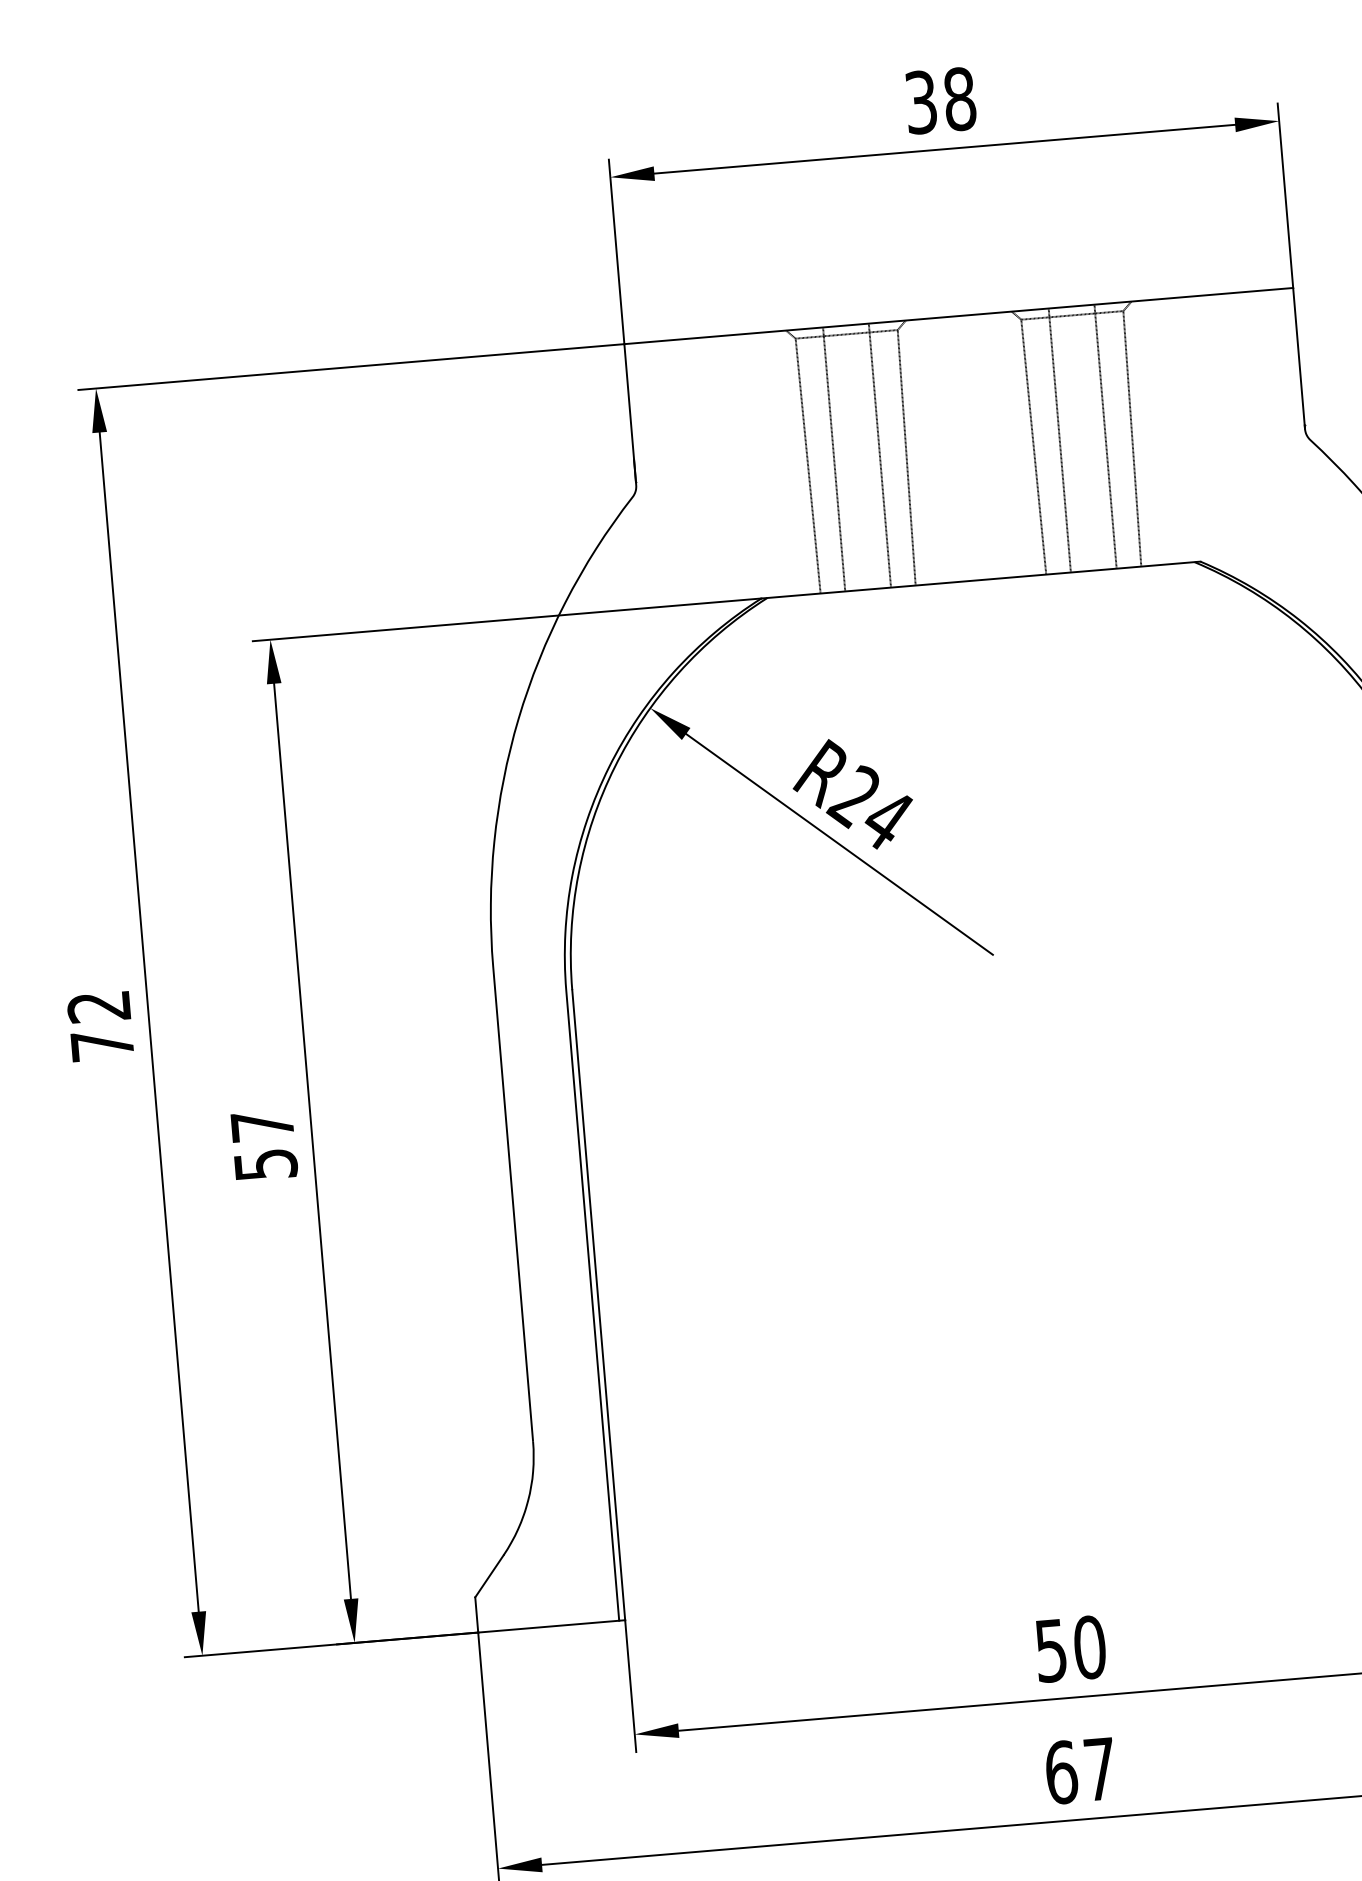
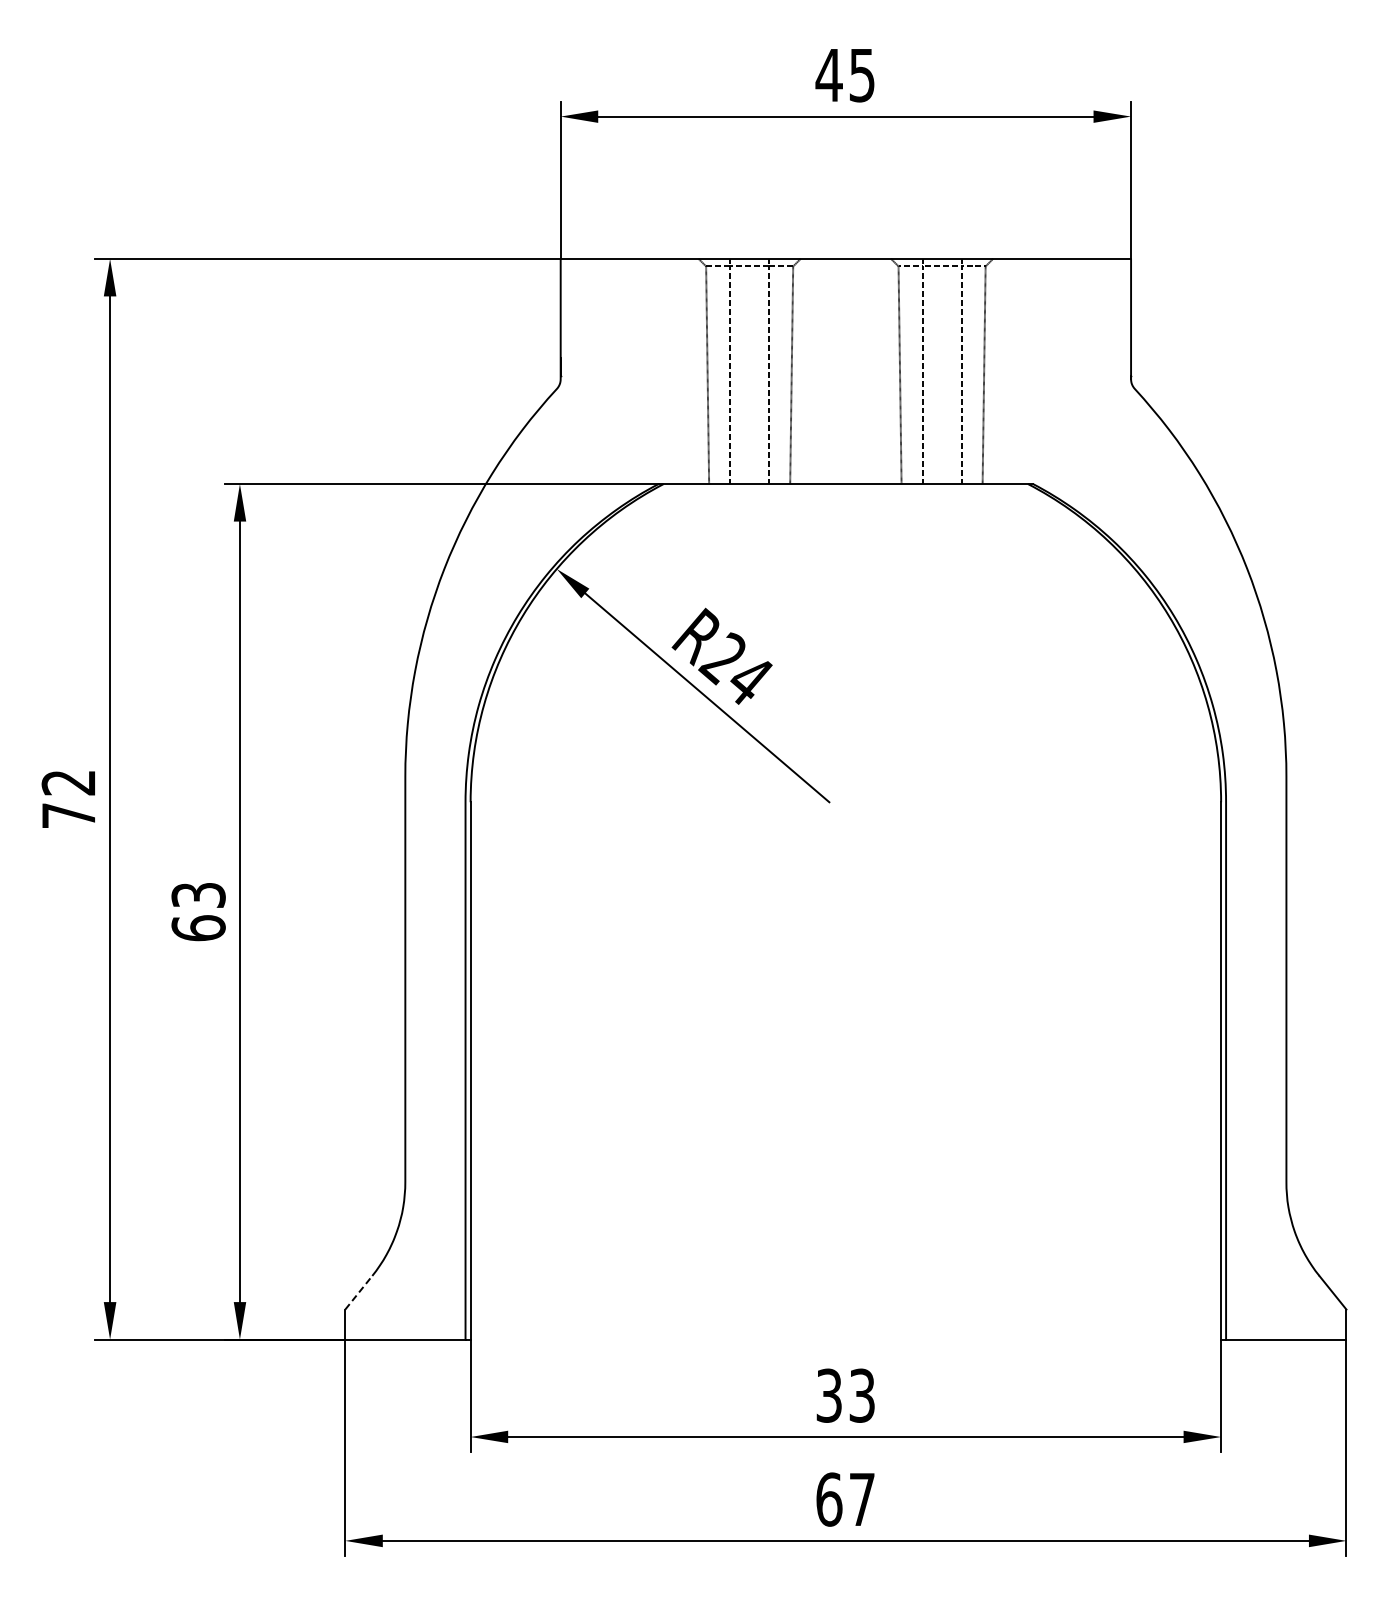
text: (940, 101) -> (845, 75), 38 -> 45
text: (264, 1146) -> (198, 912), 57 -> 63
line: (489, 1576) -> (358, 1292), solid -> dashed
text: (1071, 1648) -> (846, 1395), 50 -> 33

